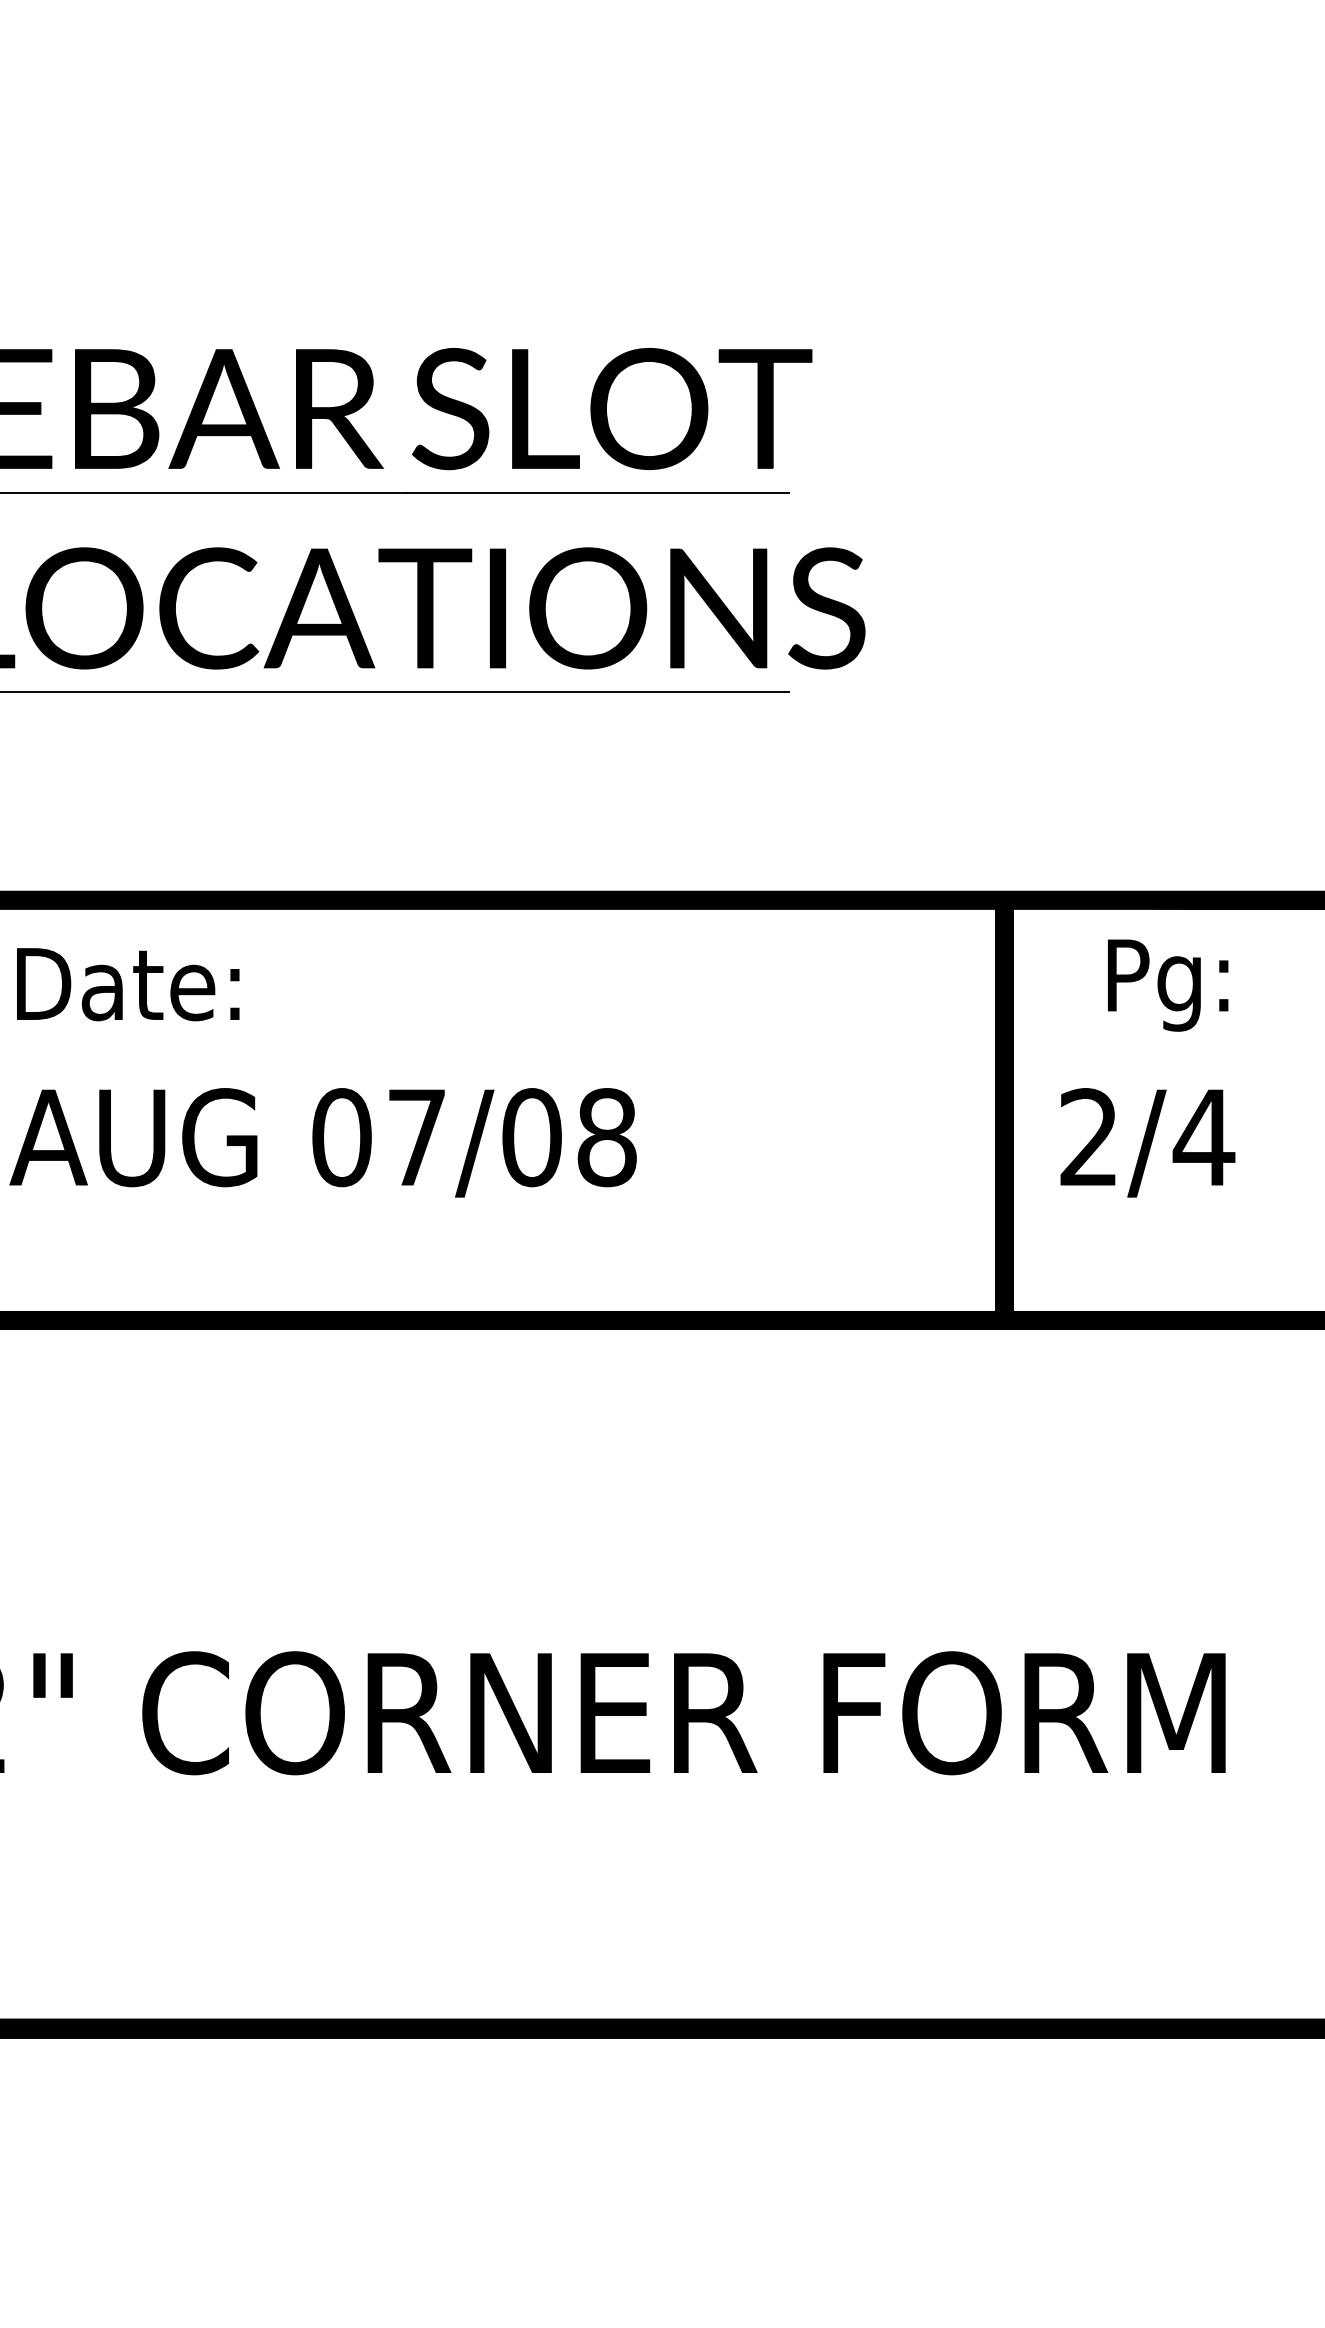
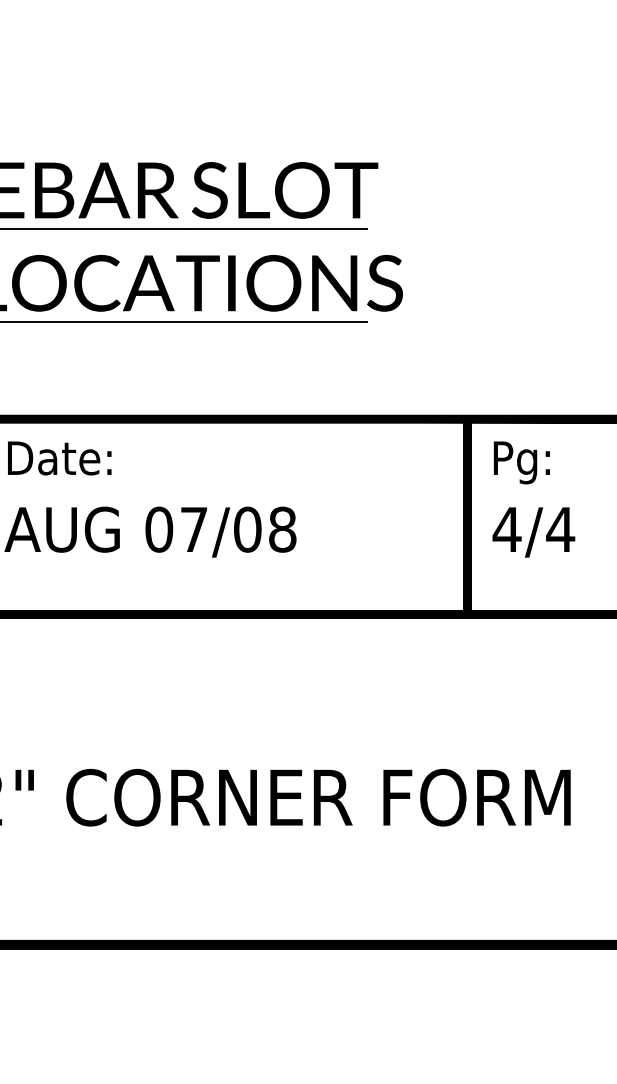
text: (1167, 984) -> (521, 462), moved
text: (1087, 1135) -> (506, 528), 2/4 -> 4/4

